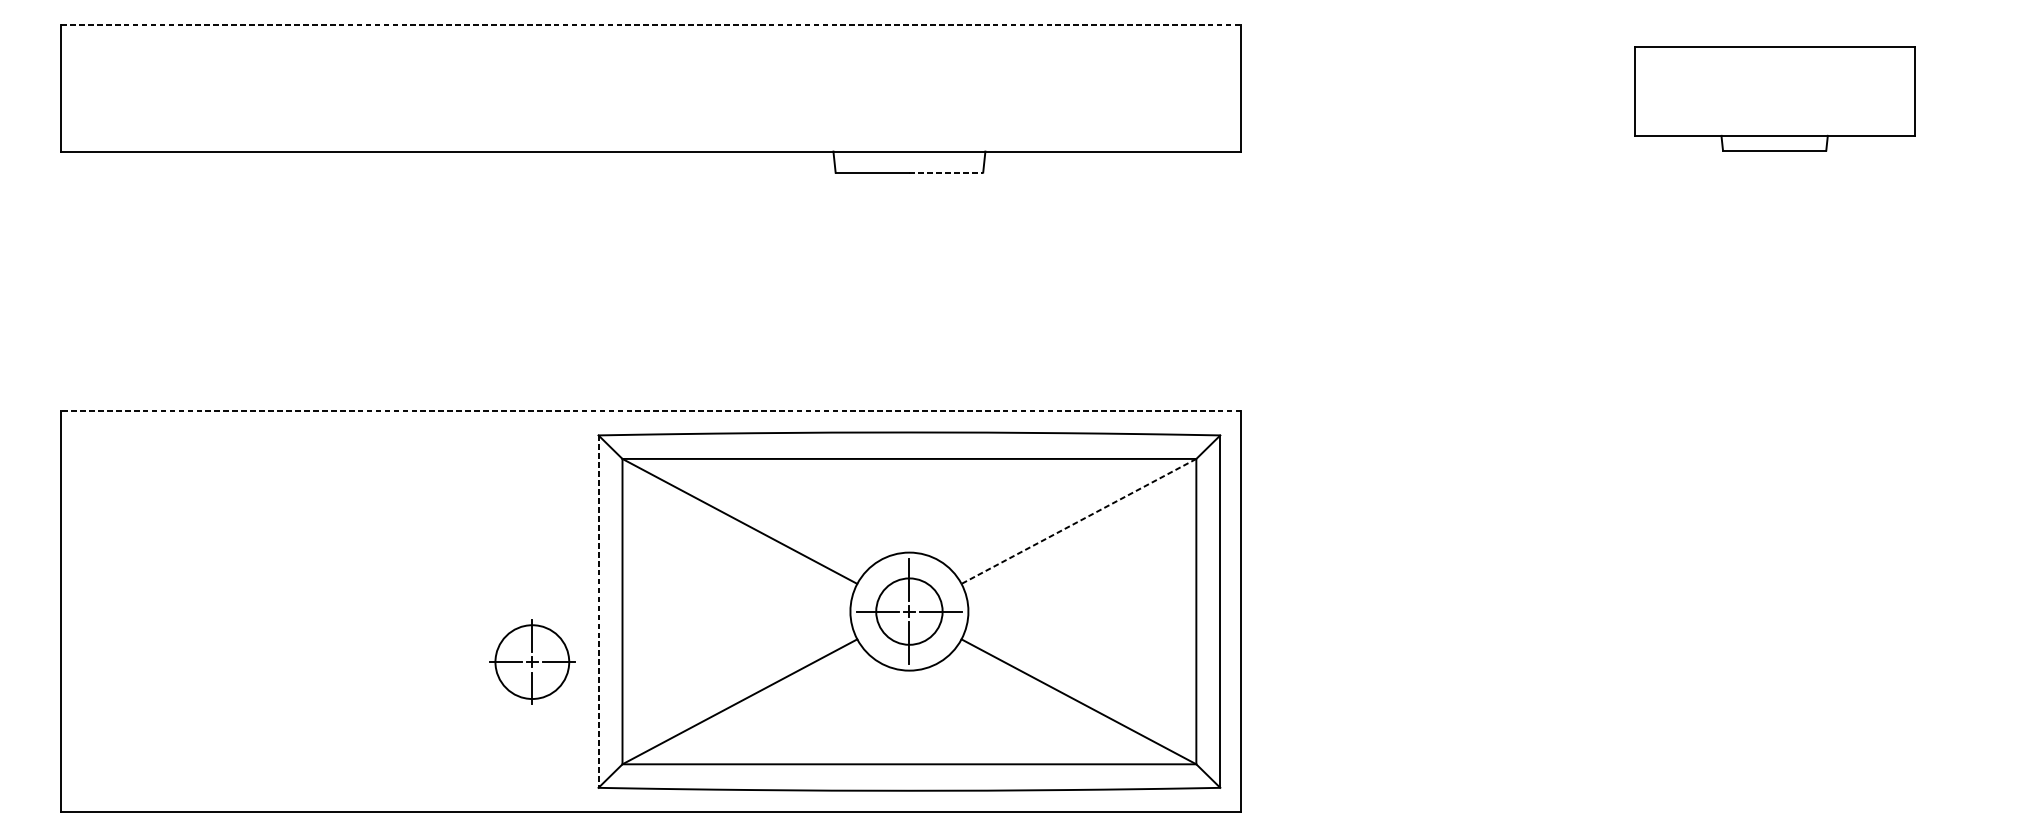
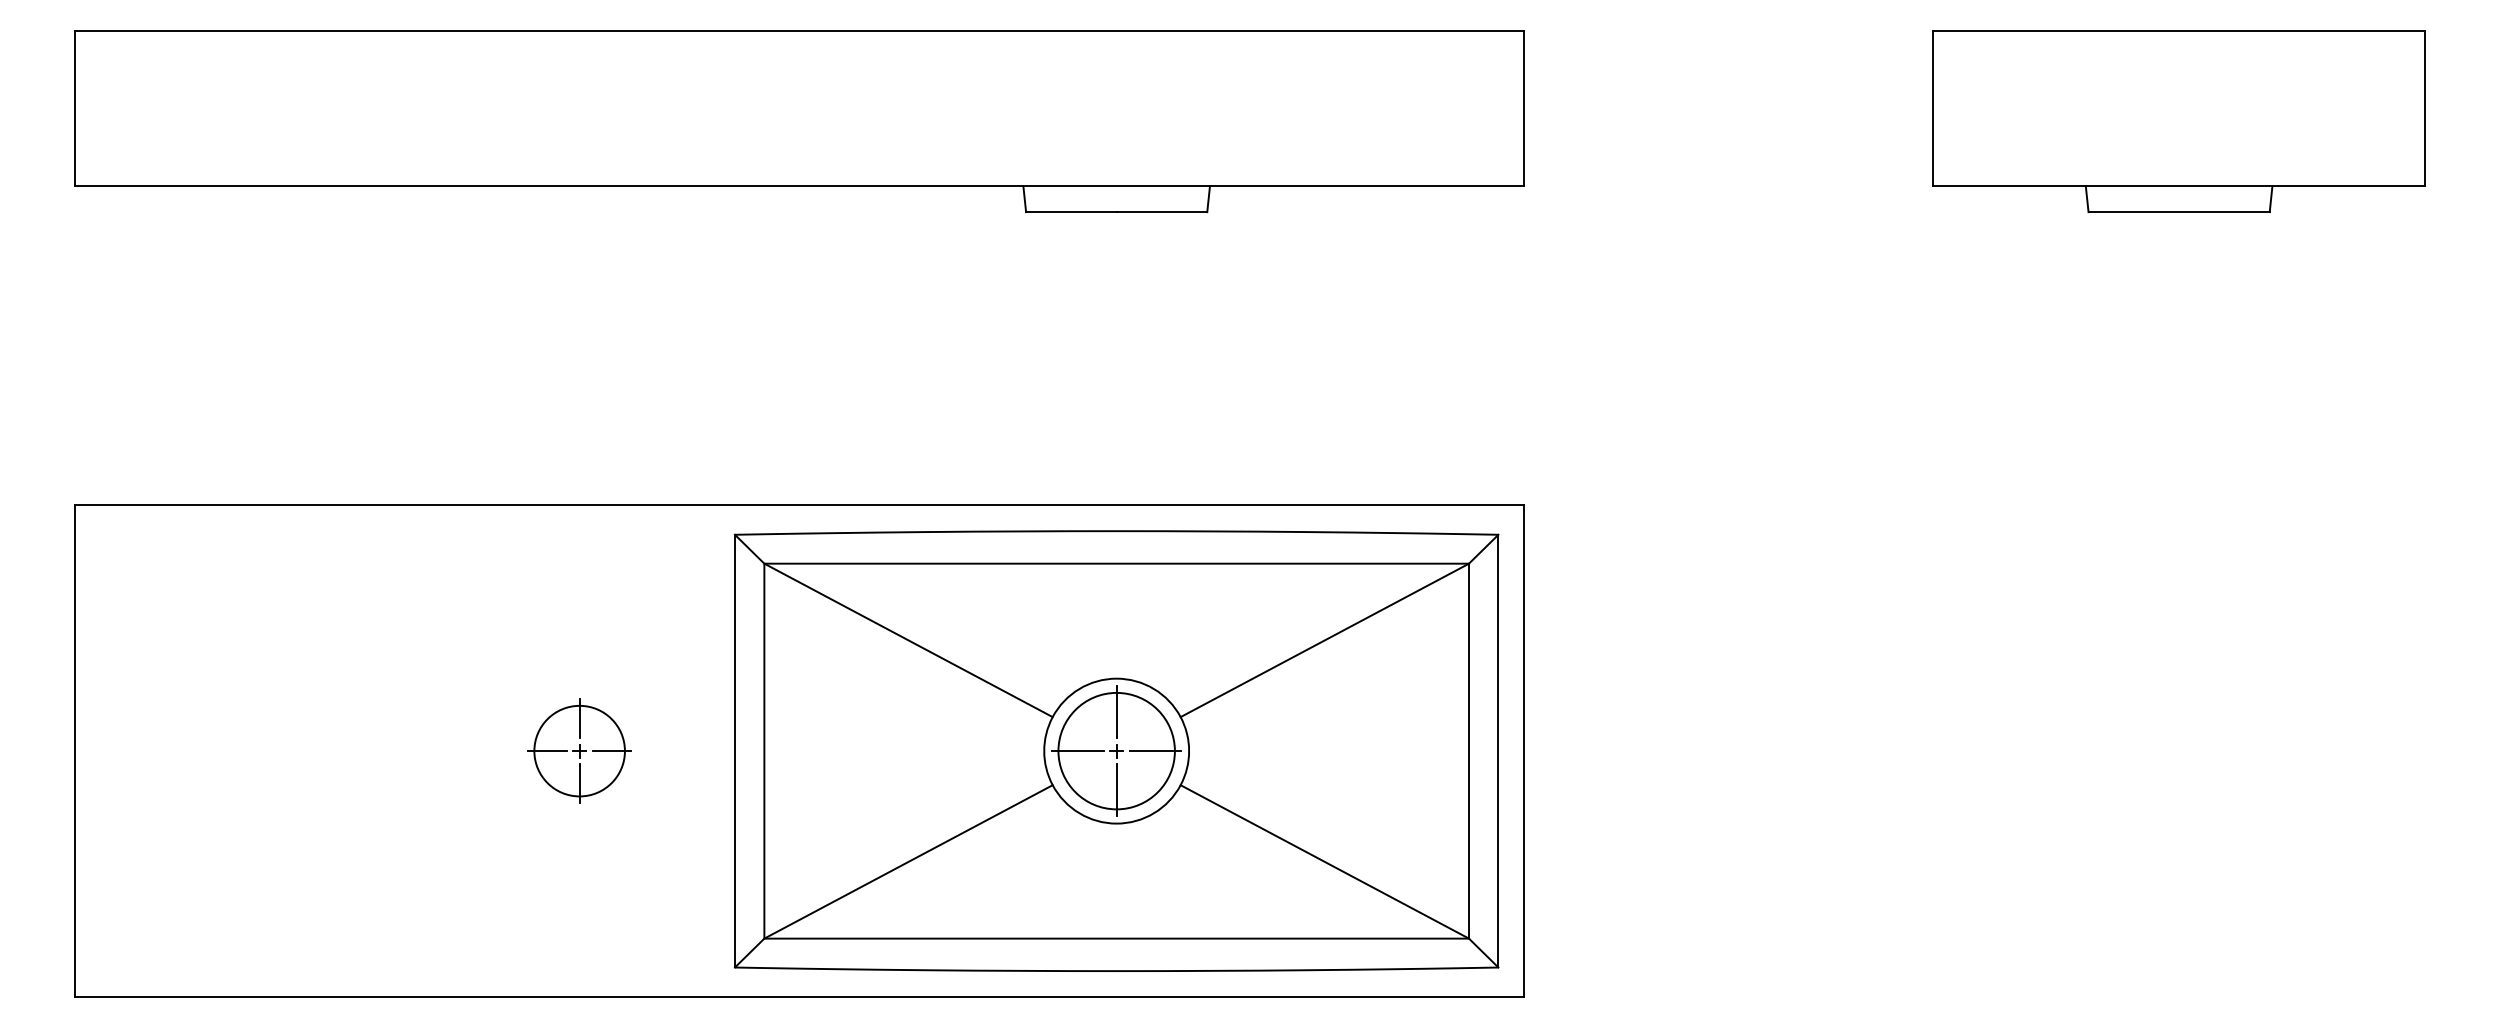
line: (651, 24) -> (799, 30), dashed -> solid
part: (1774, 98) -> (2178, 121), size x1.43
line: (946, 172) -> (1162, 212), dashed -> solid
line: (651, 411) -> (799, 505), dashed -> solid
line: (1078, 521) -> (1324, 640), dashed -> solid
line: (598, 611) -> (734, 751), dashed -> solid
circle: (909, 611) -> (1116, 750), size x1.43
part: (532, 661) -> (579, 750), moved

